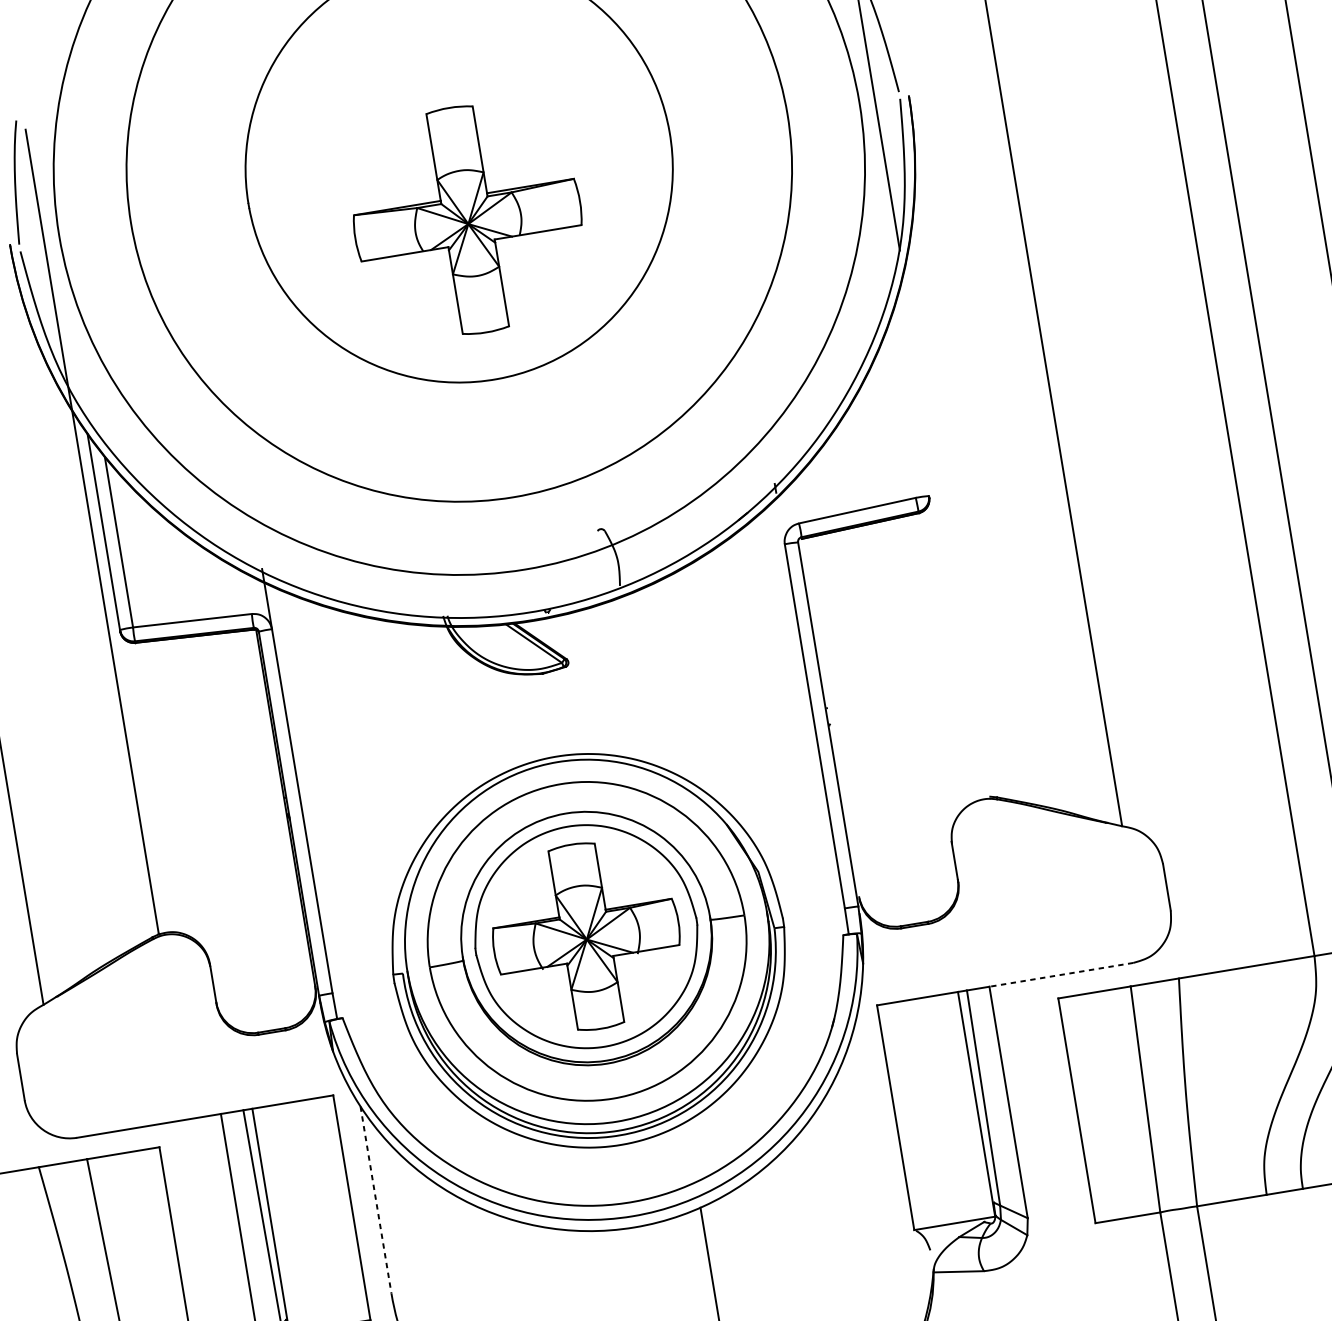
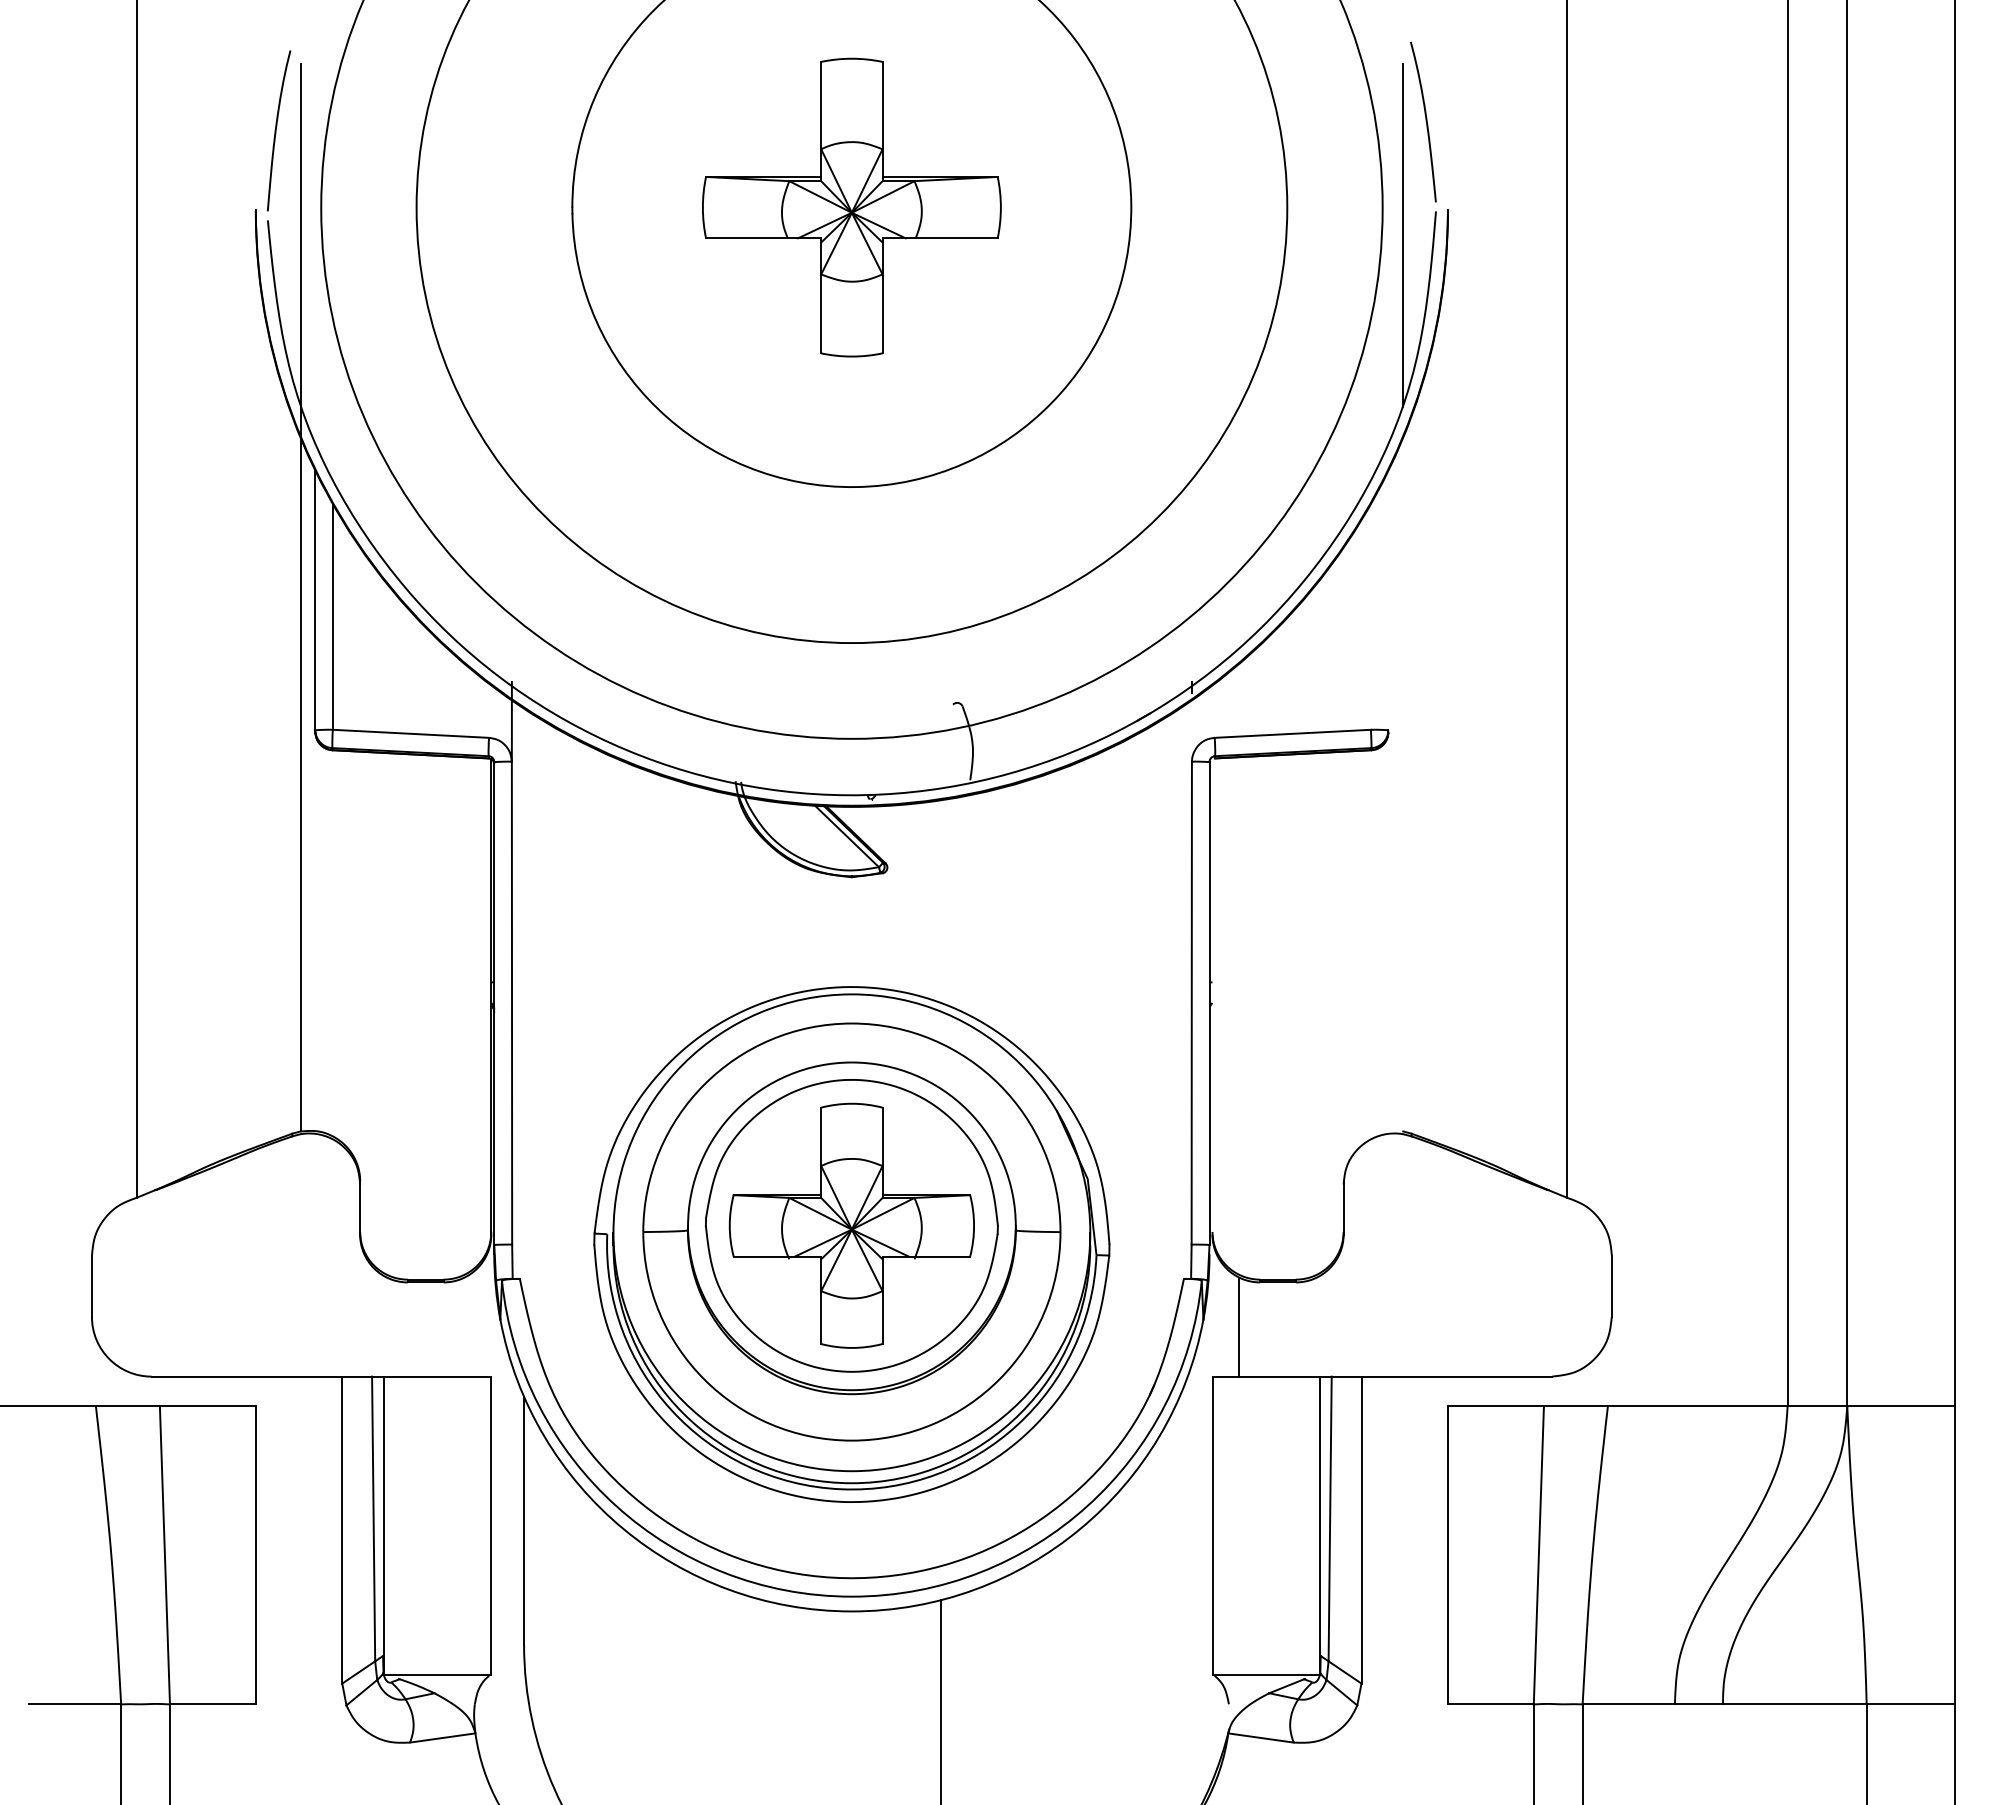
part: (467, 220) -> (851, 207), moved
line: (891, 964) -> (1239, 1326), added
line: (1061, 974) -> (1456, 1376), dashed -> solid
line: (376, 1200) -> (524, 1521), dashed -> solid

